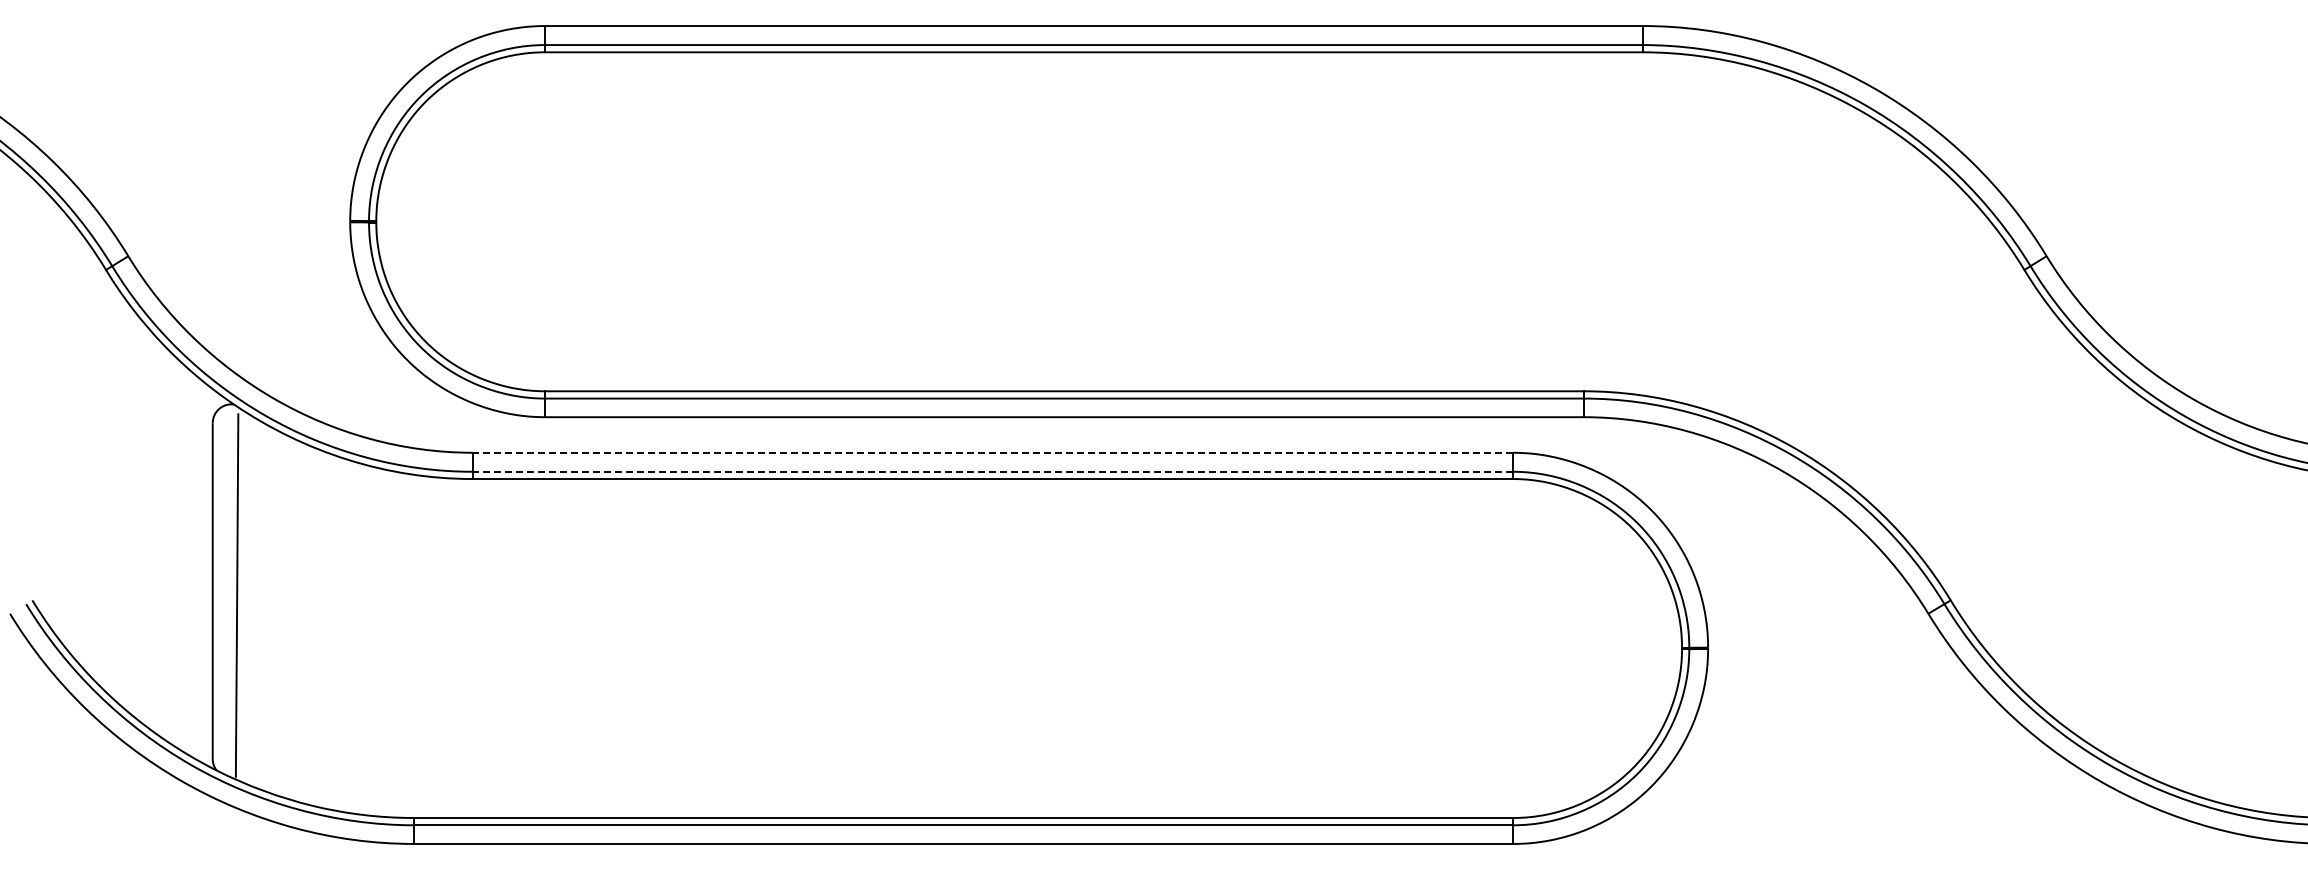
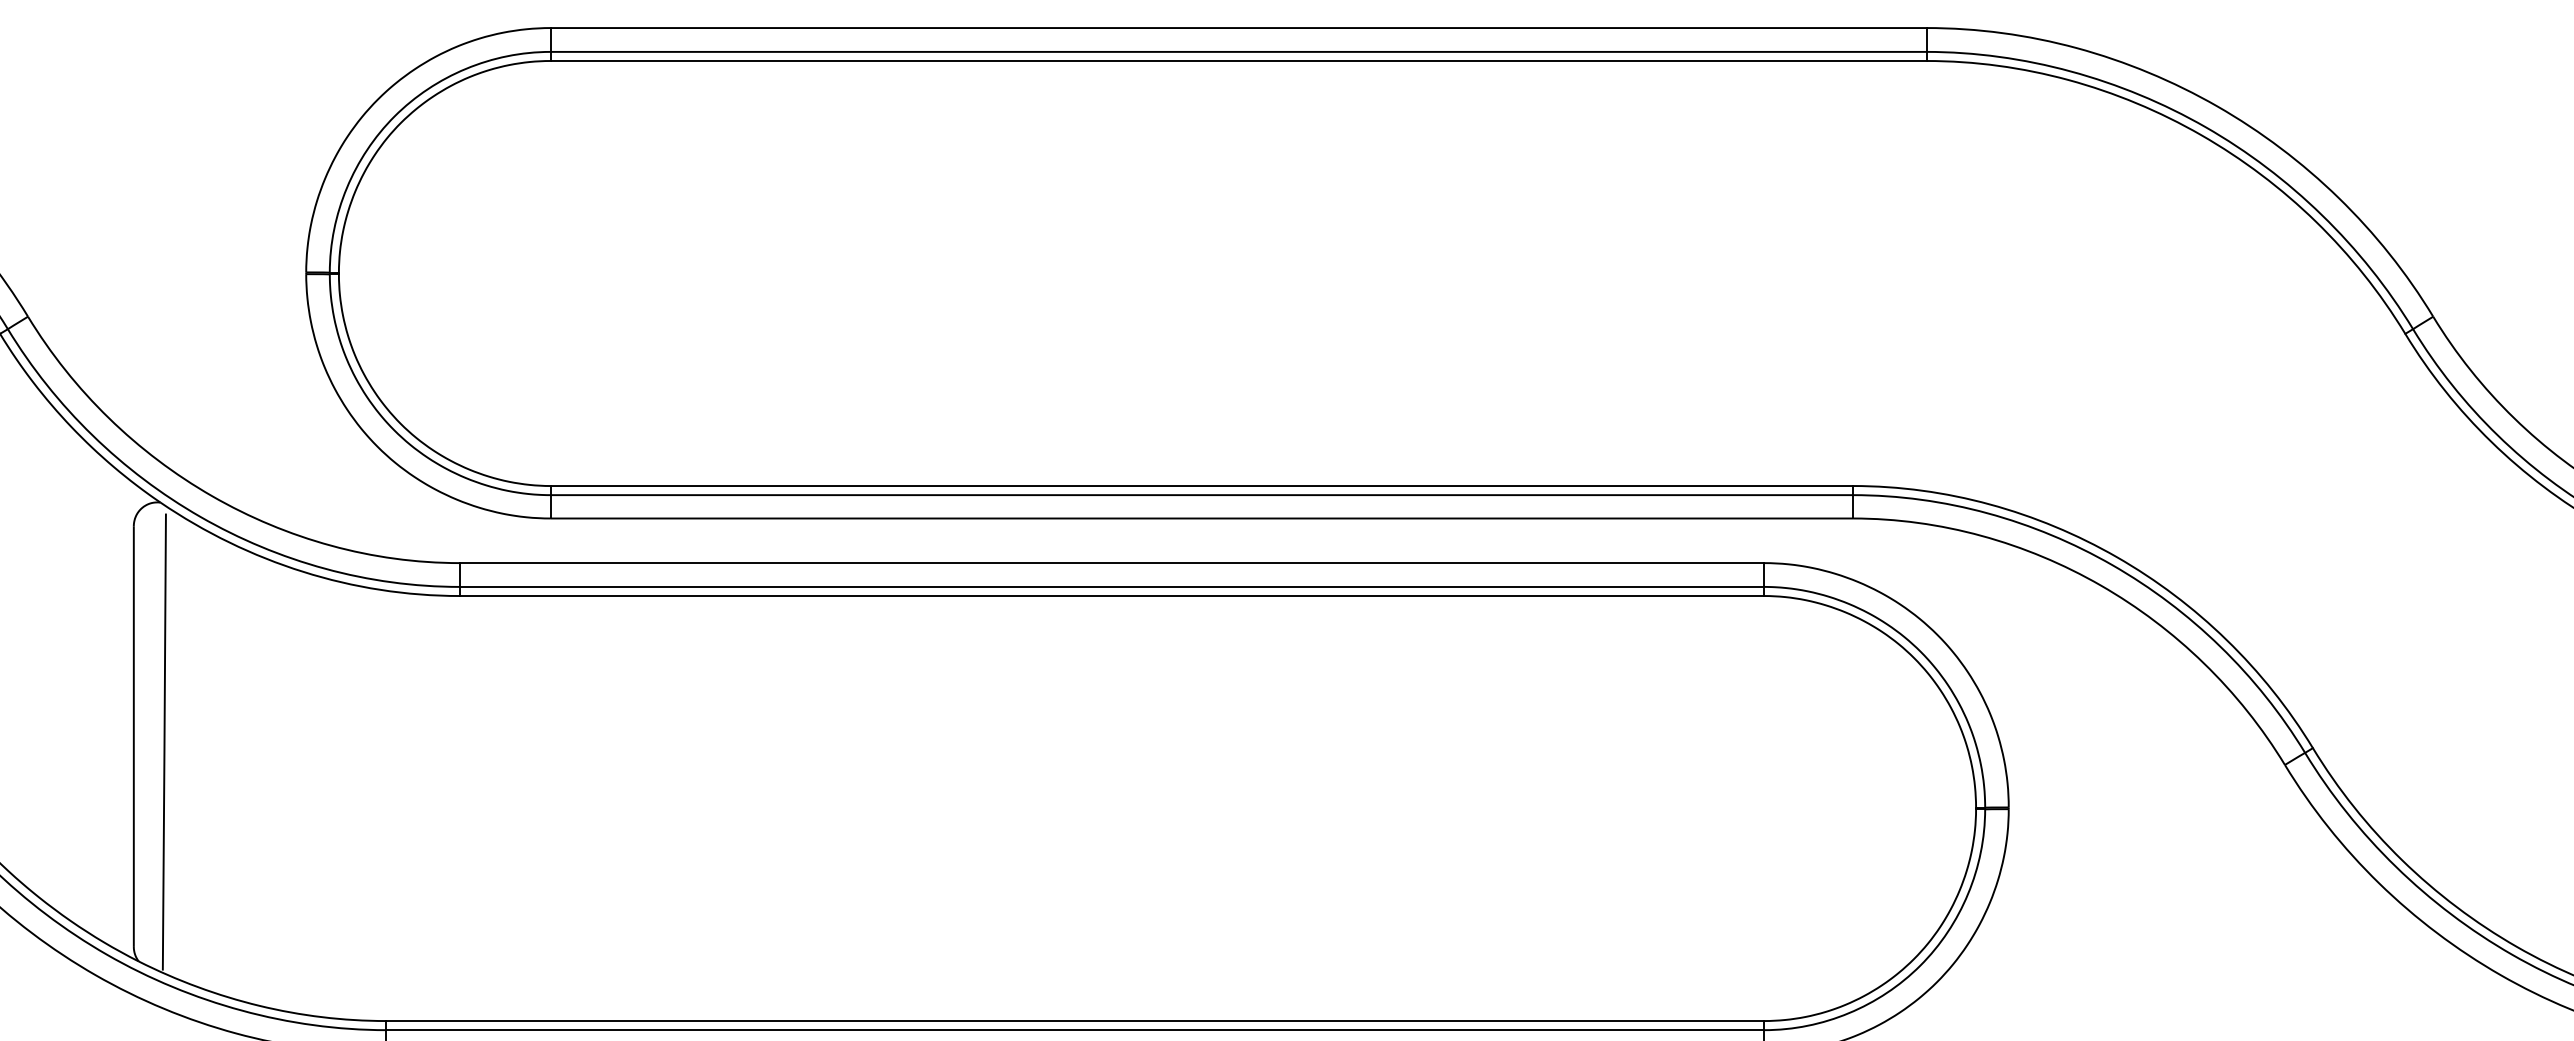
line: (992, 452) -> (1111, 562), dashed -> solid
line: (992, 471) -> (1111, 586), dashed -> solid

